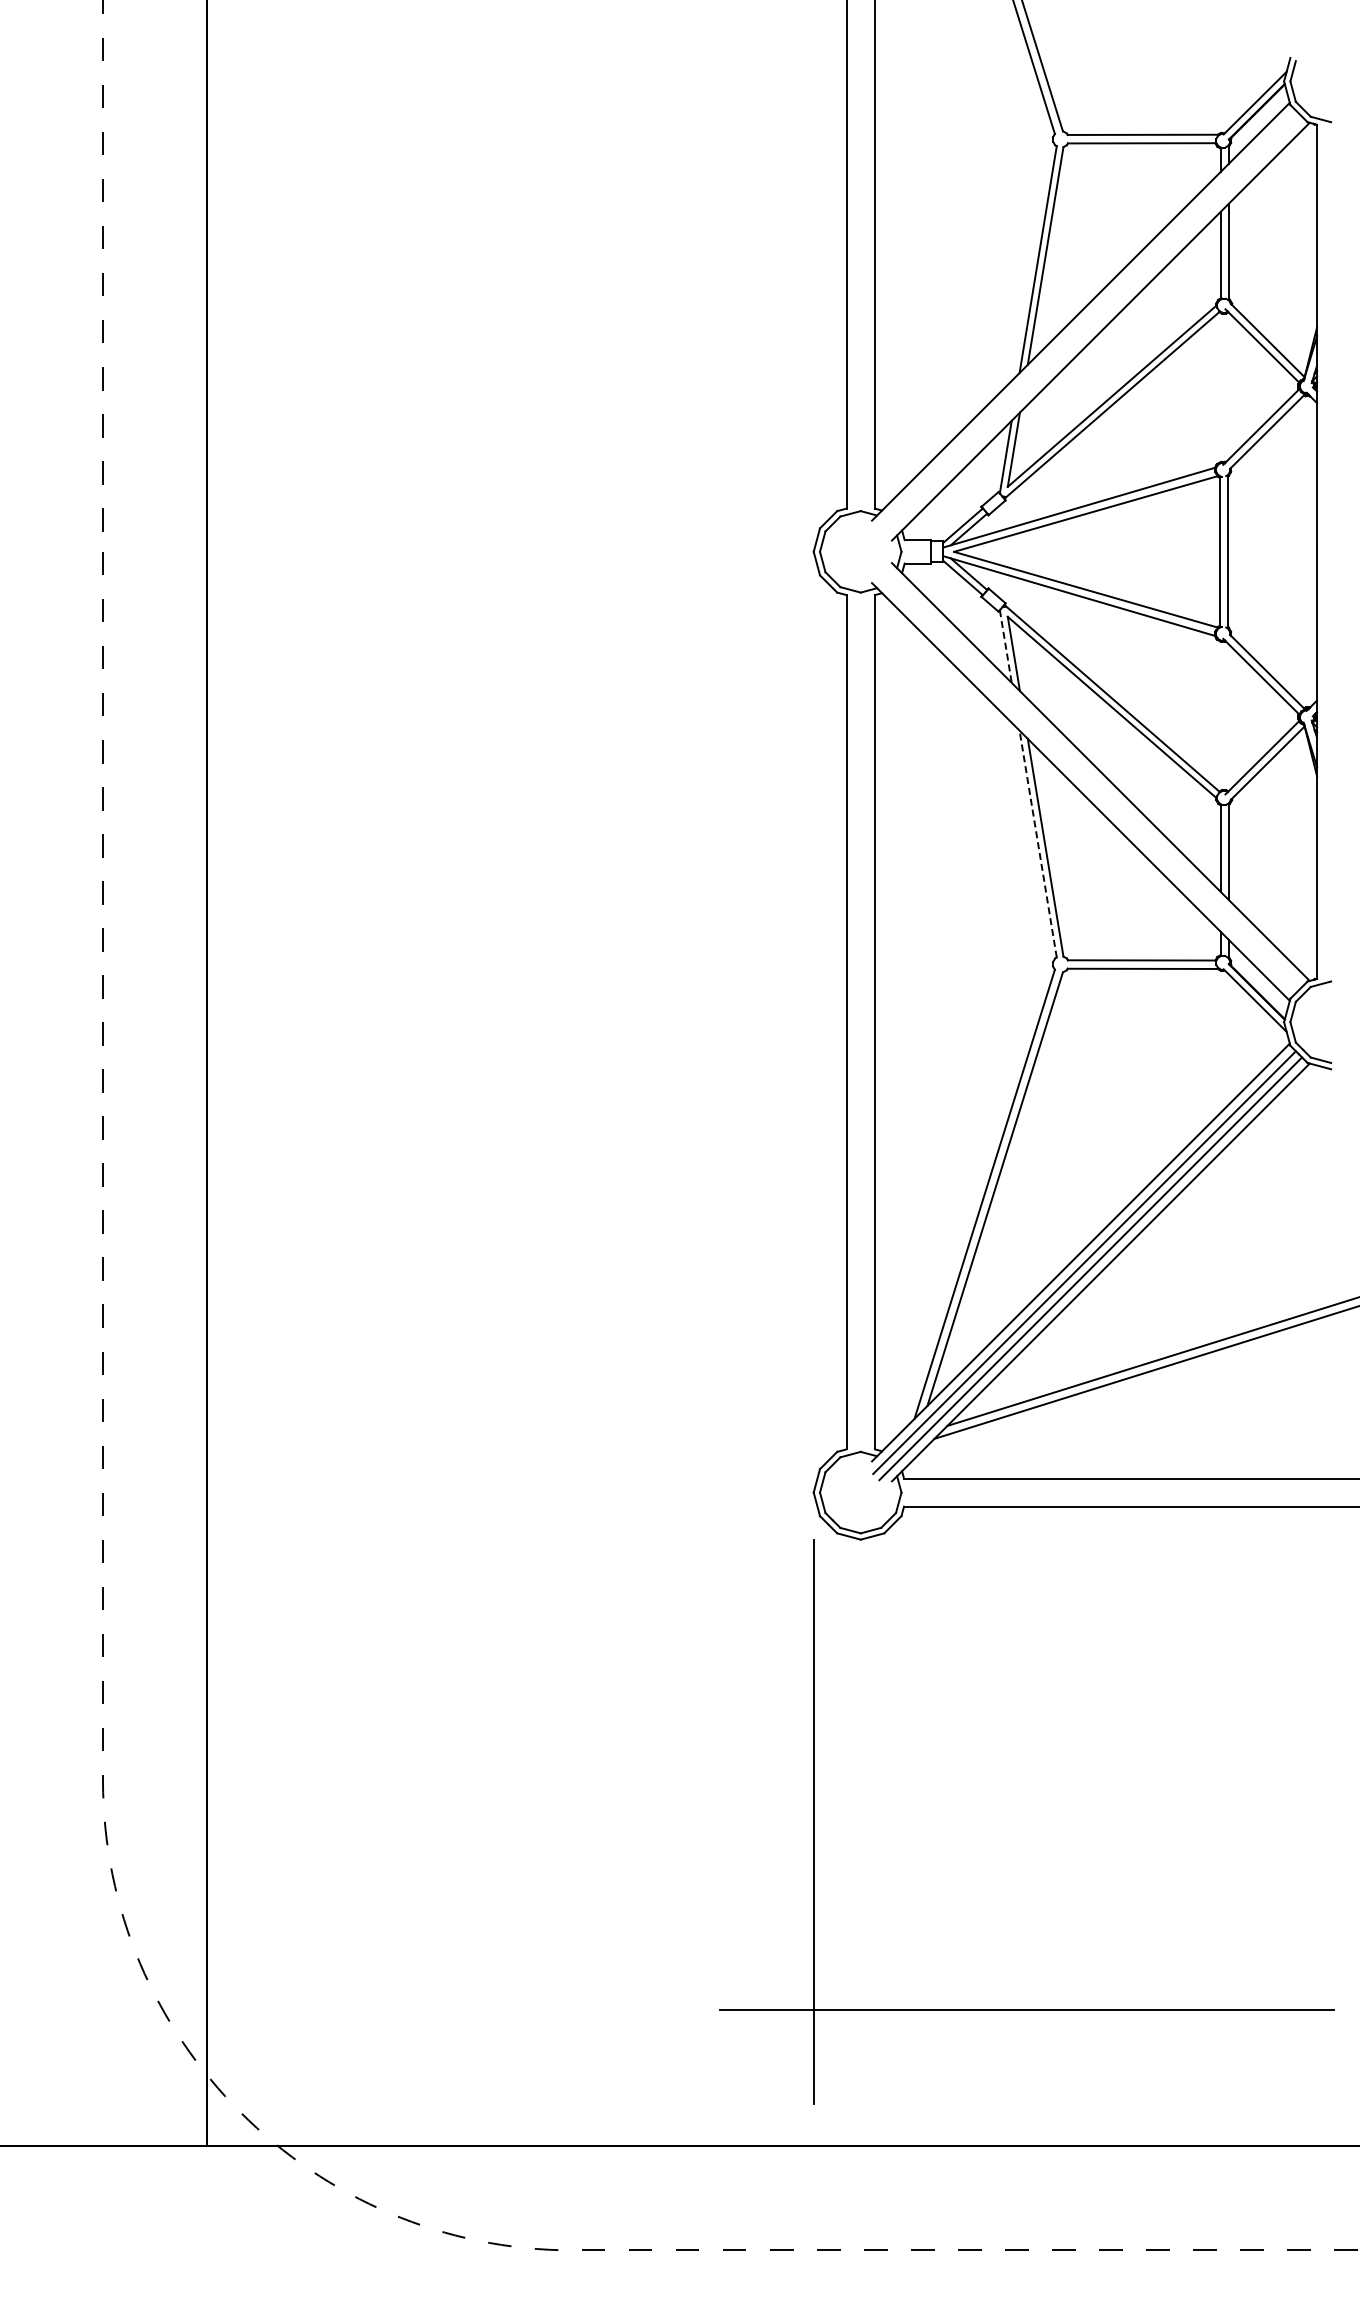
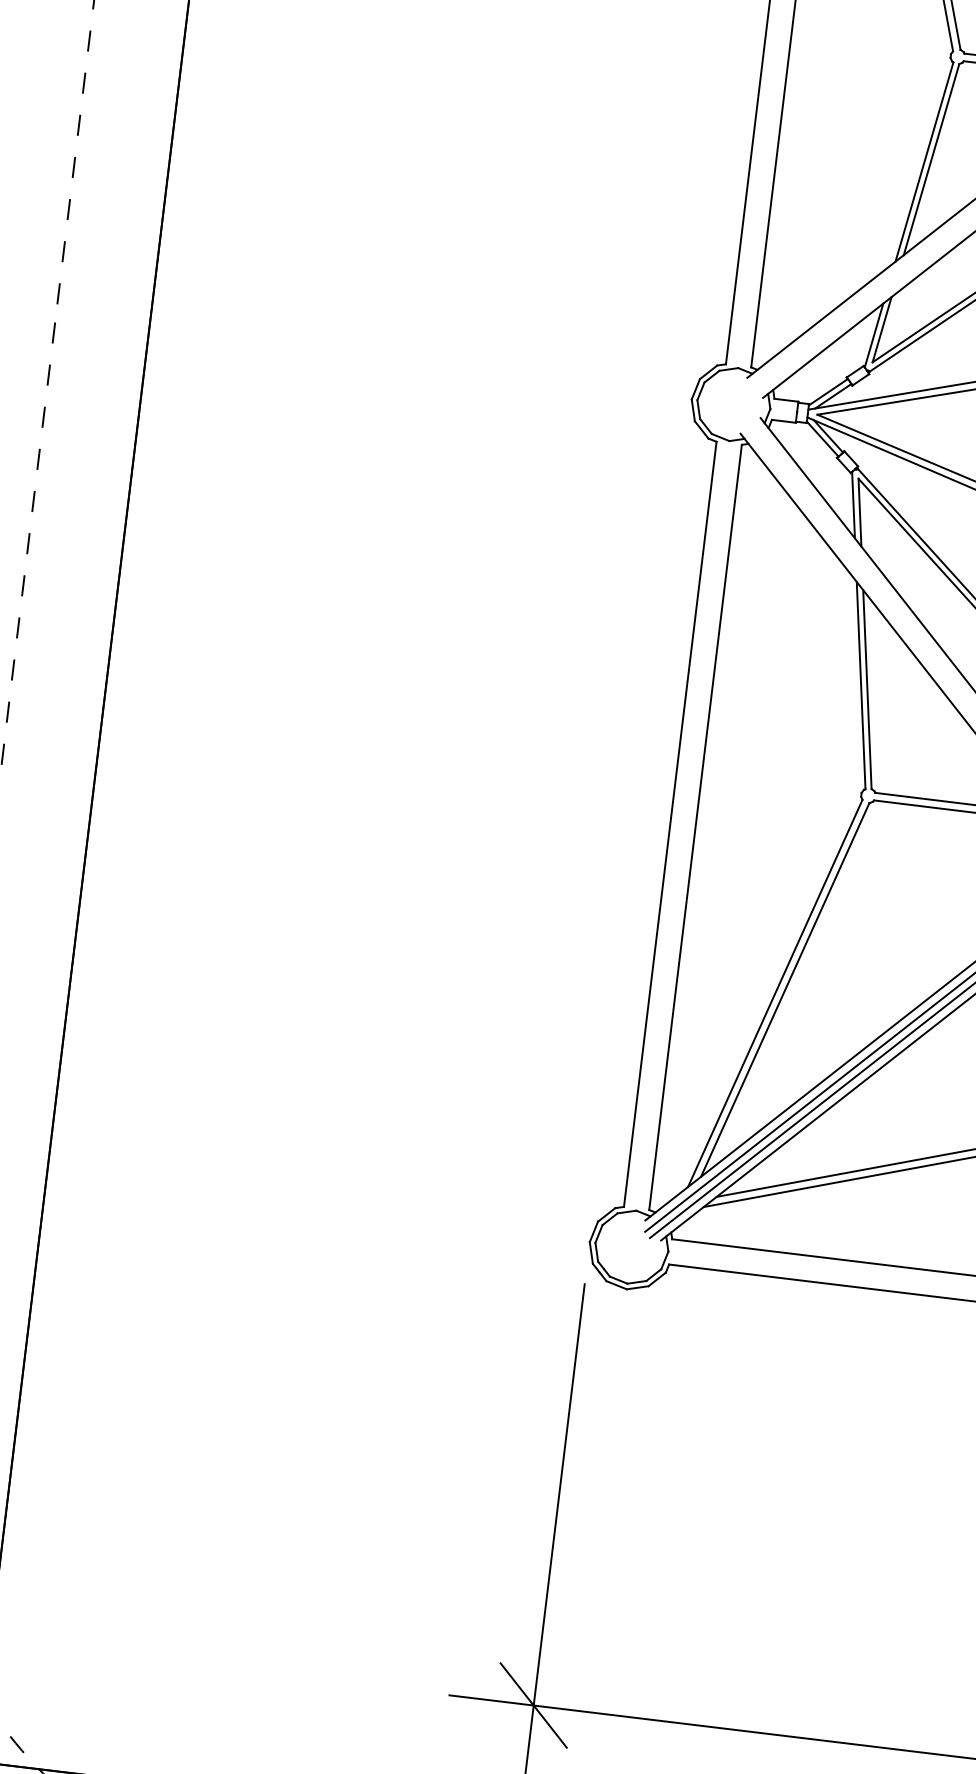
line: (1005, 646) -> (853, 505), dashed -> solid
line: (1038, 843) -> (861, 685), dashed -> solid
line: (813, 2009) -> (533, 1705), added

